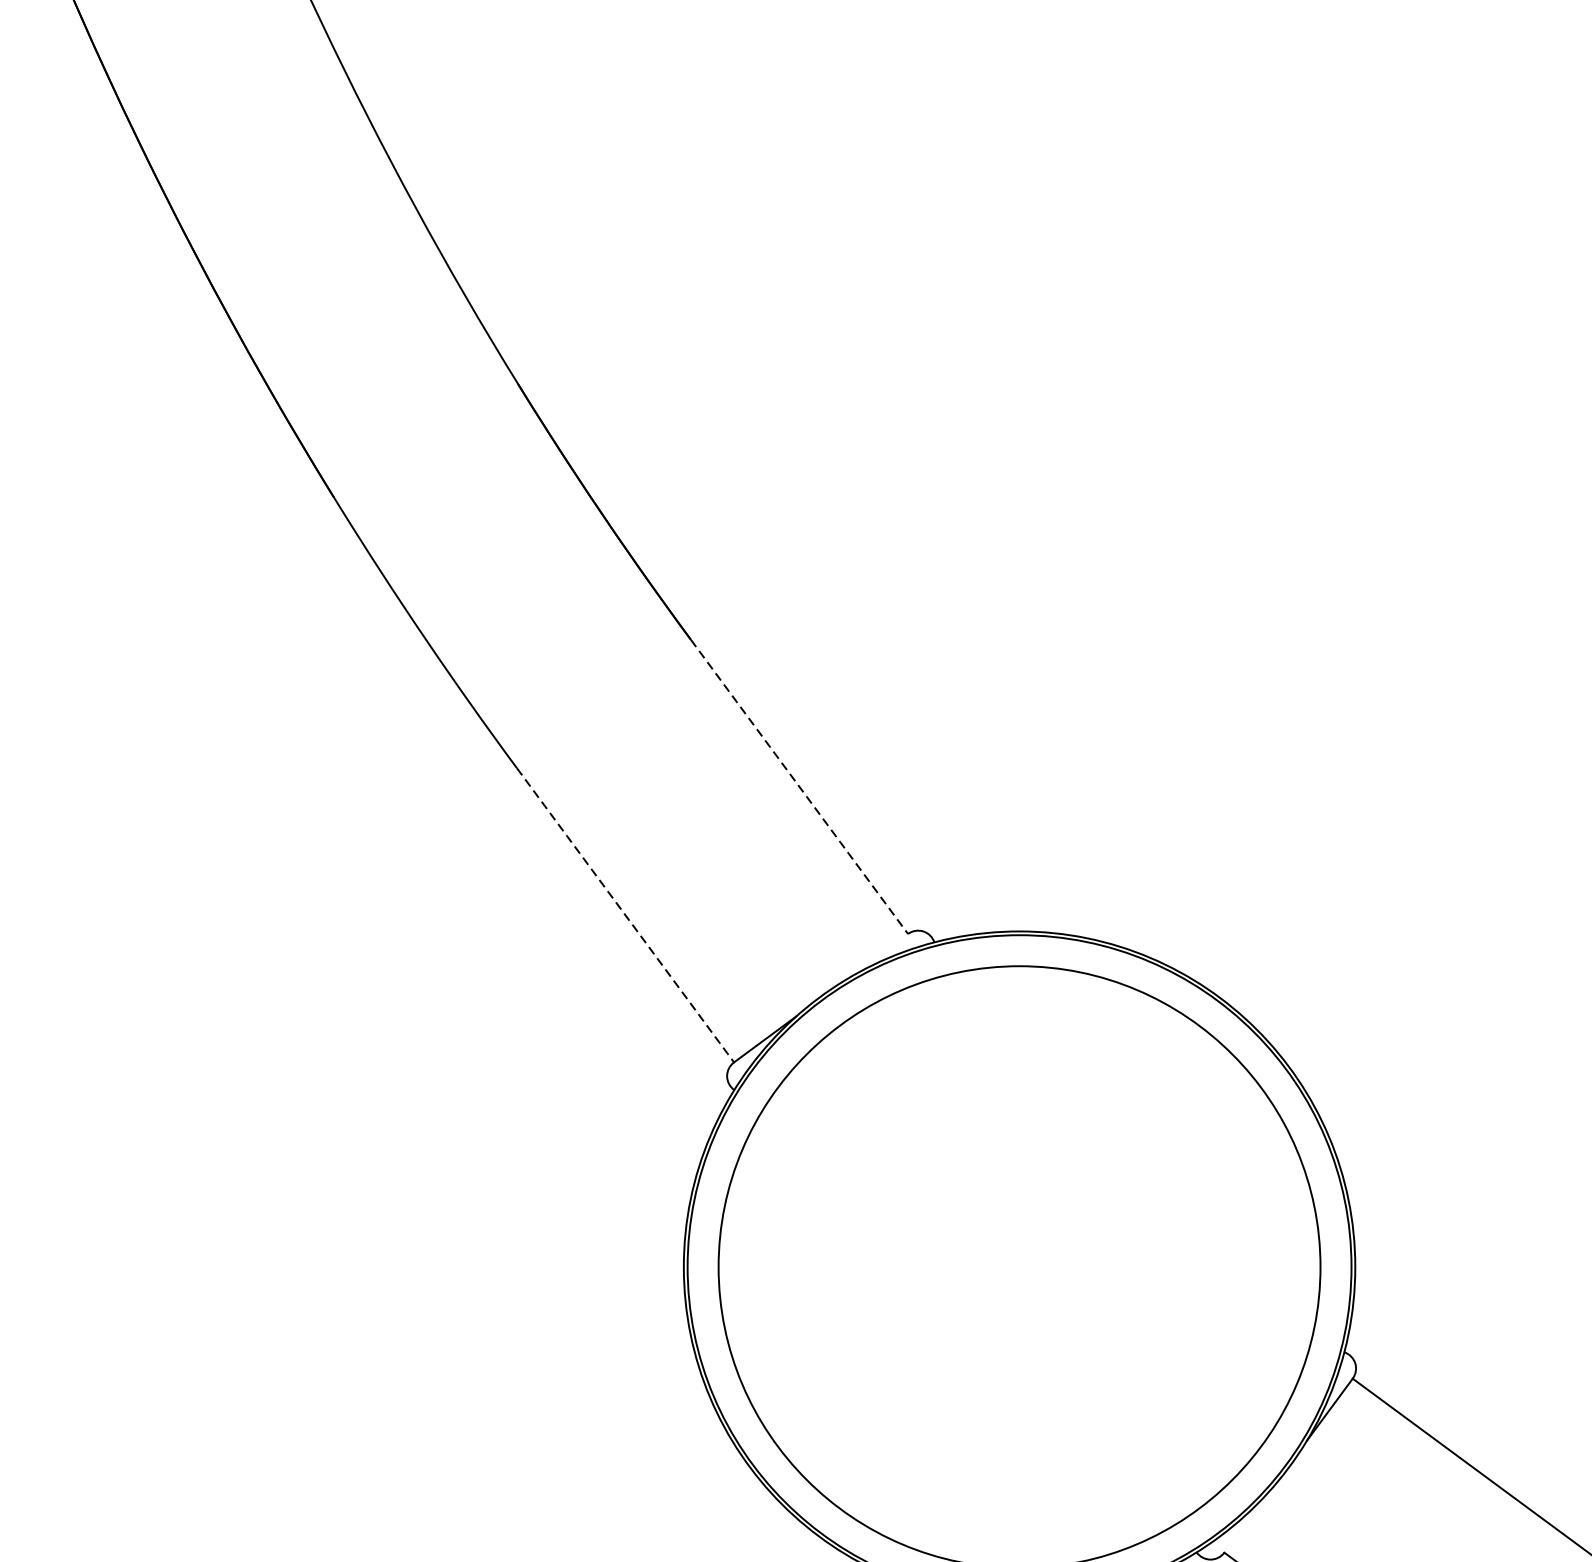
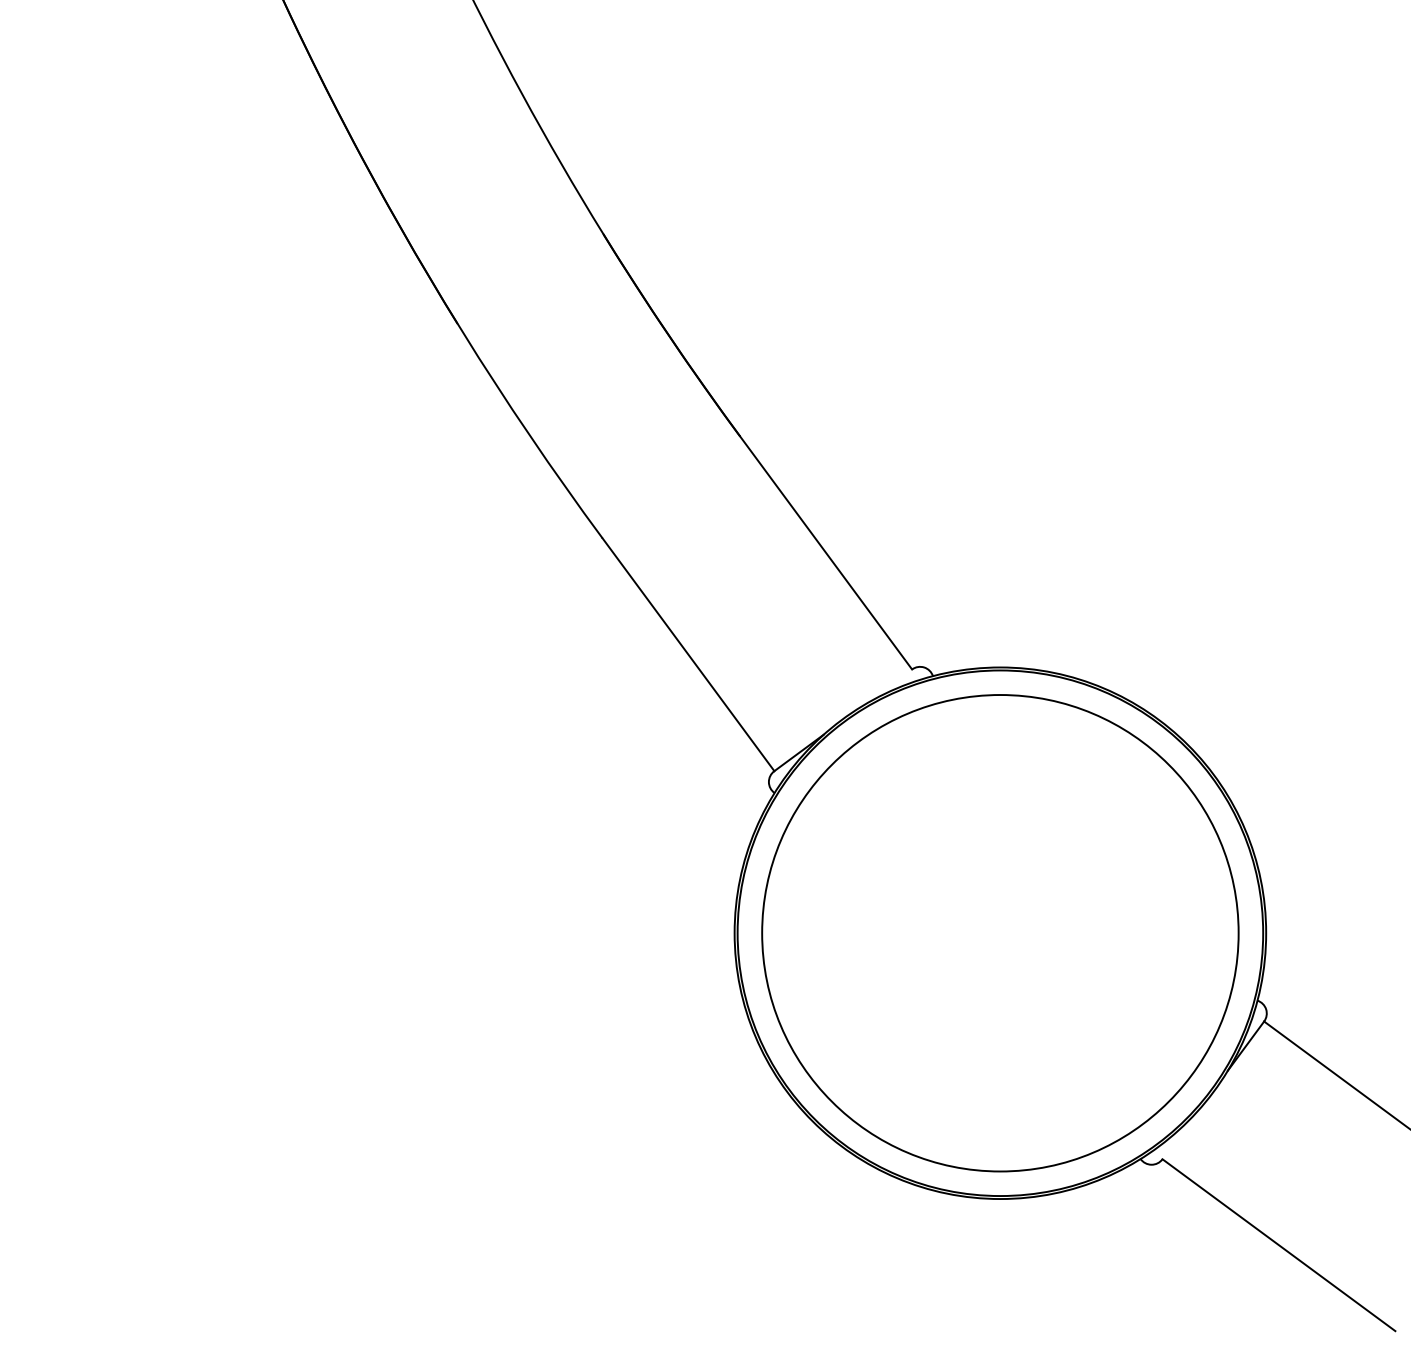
line: (799, 787) -> (826, 553), dashed -> solid
line: (625, 915) -> (688, 654), dashed -> solid

